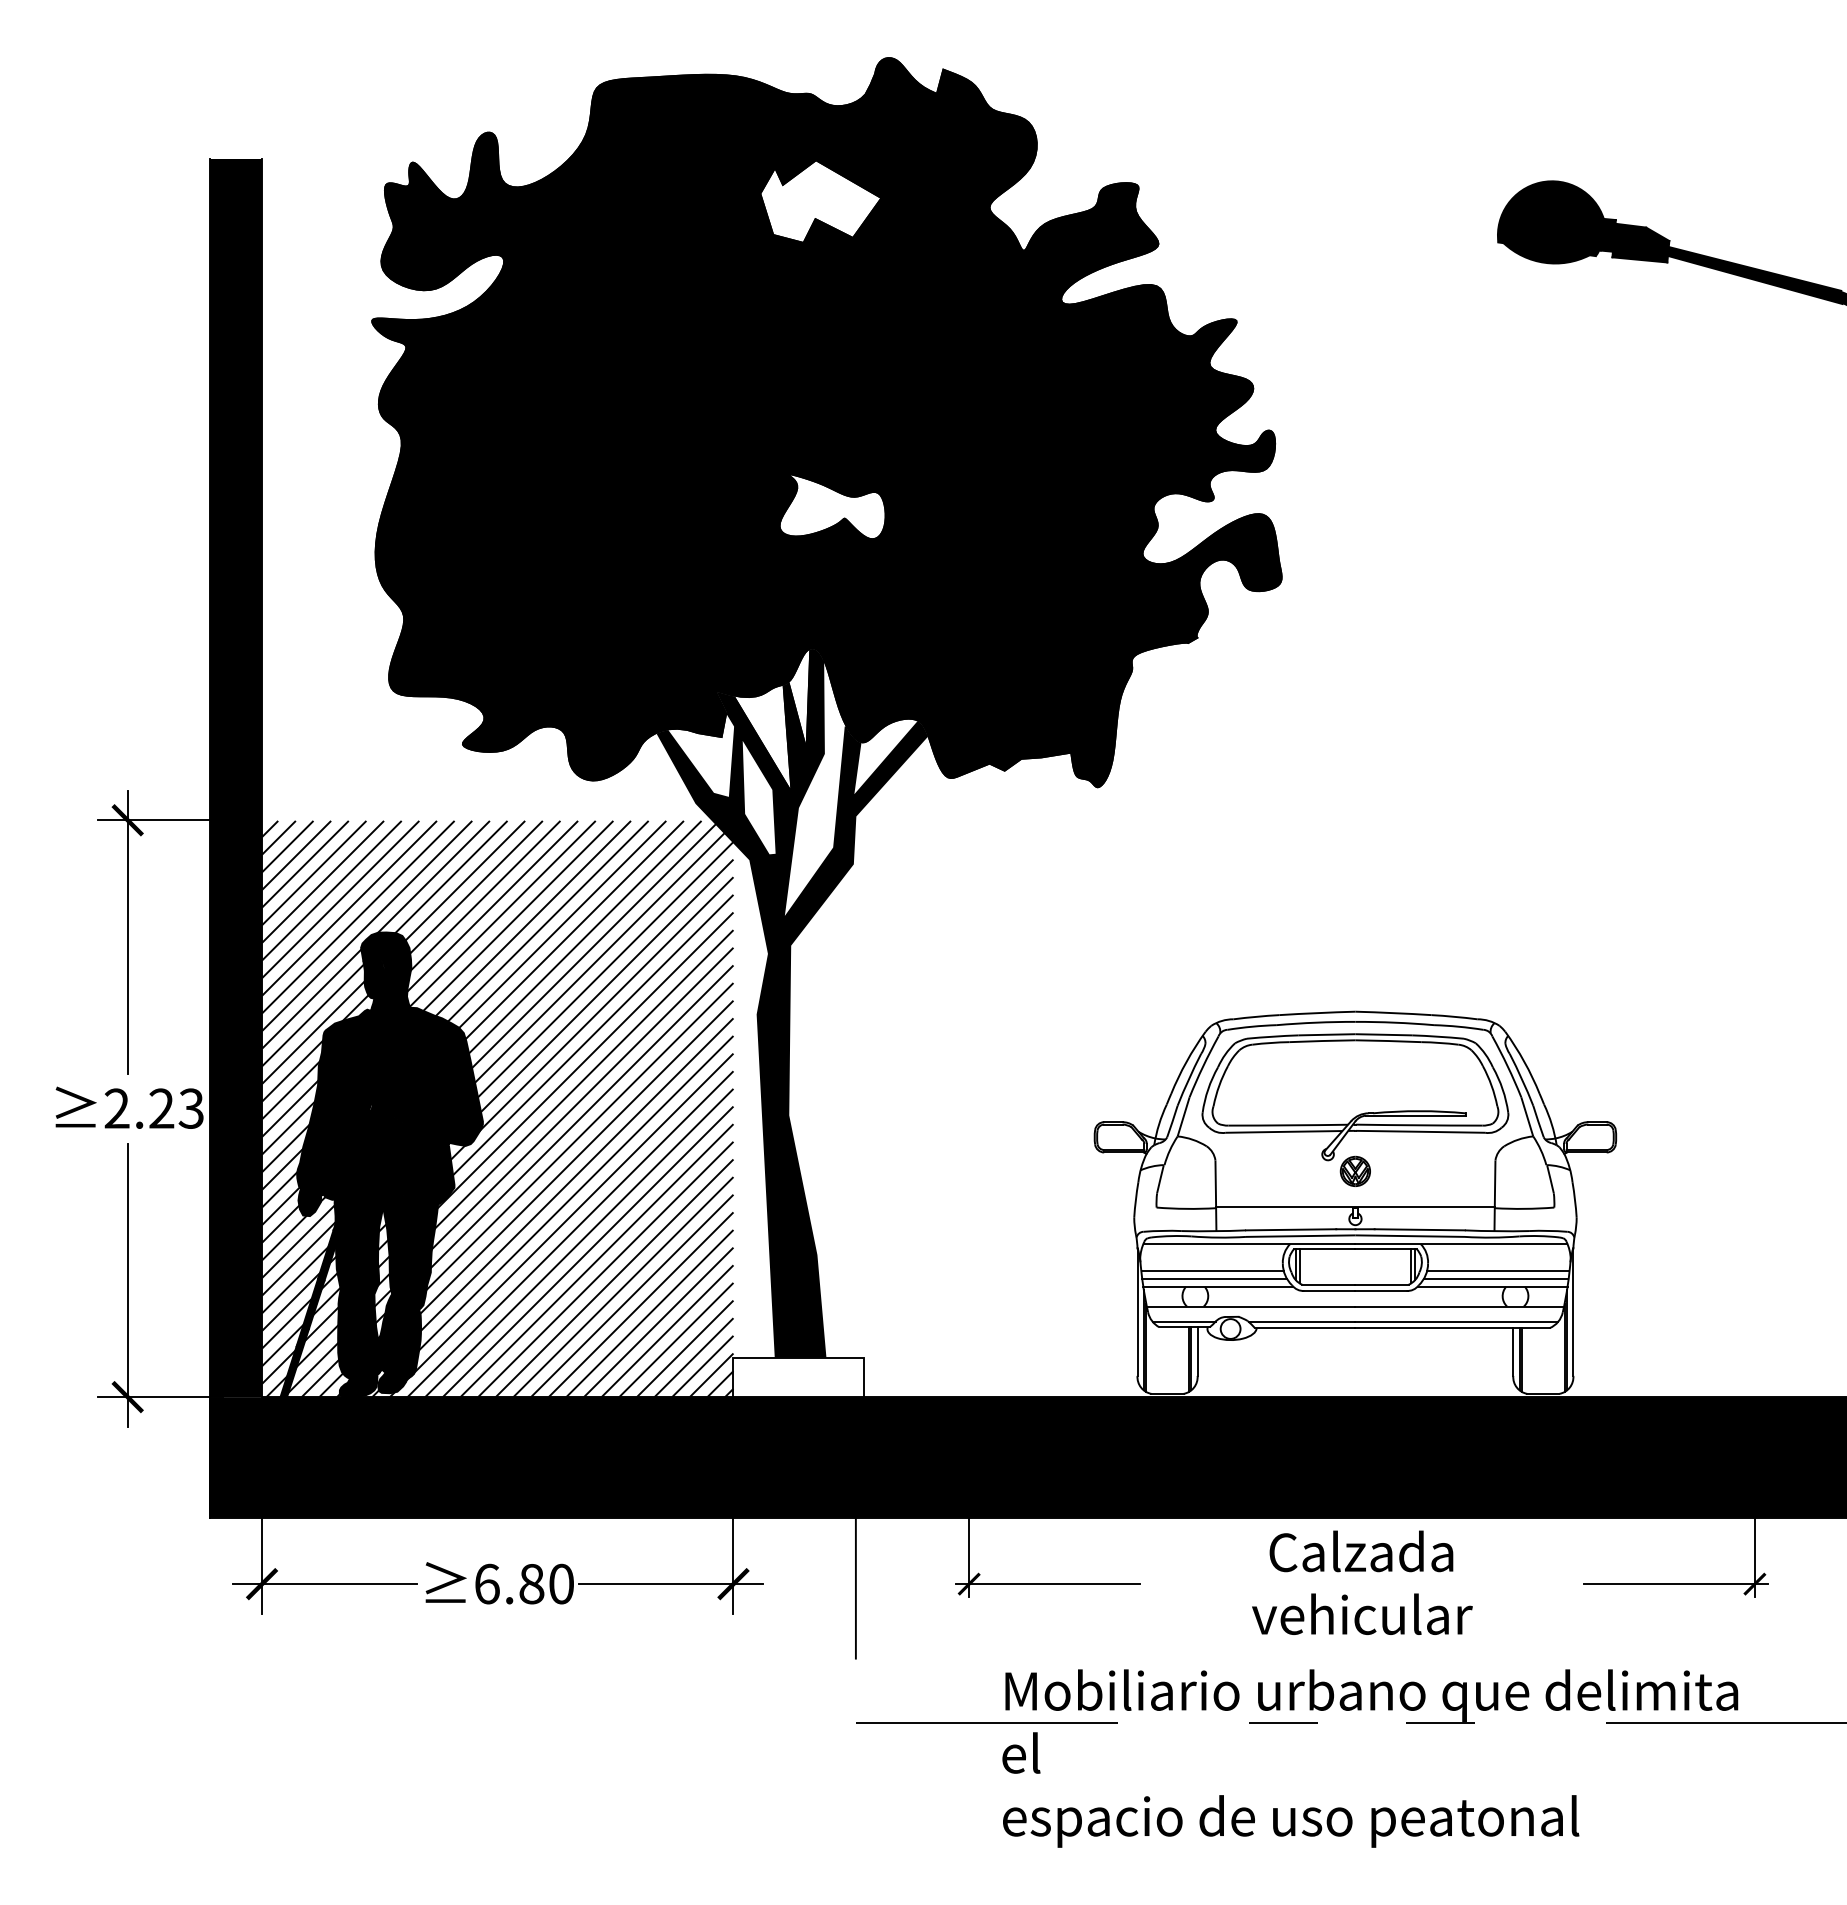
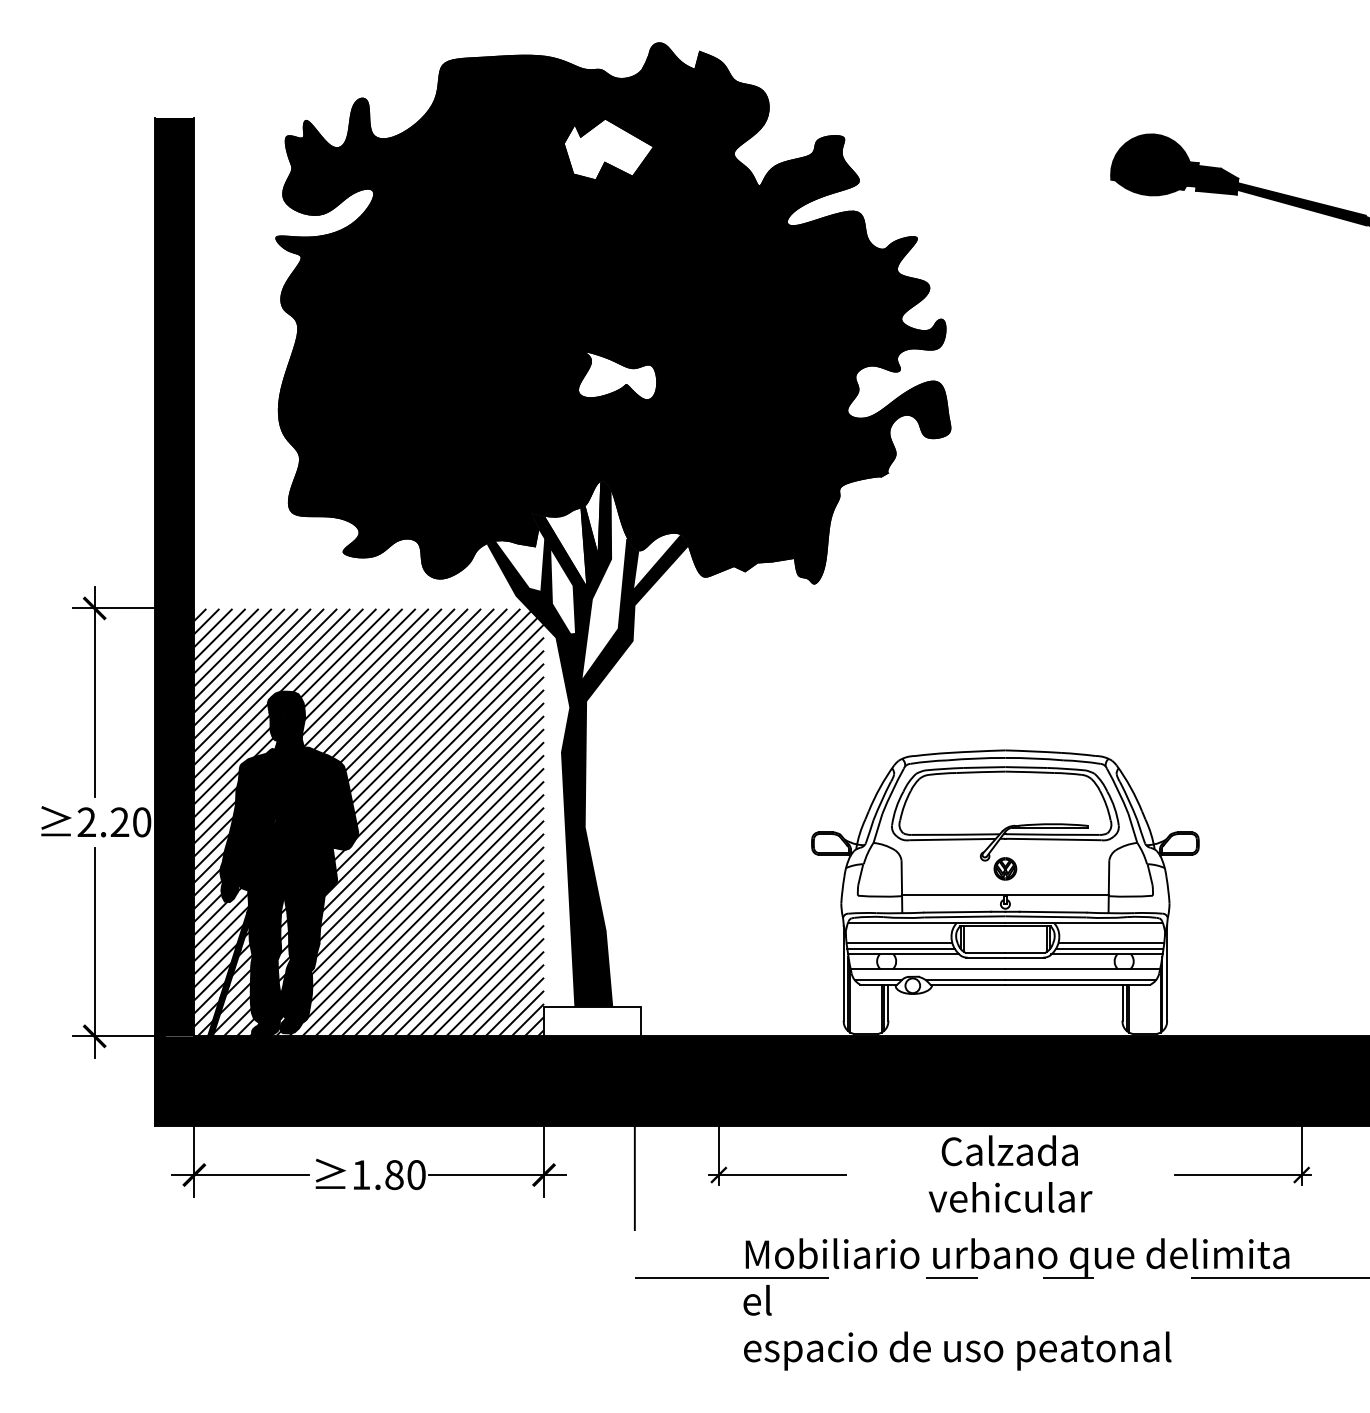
text: (190, 1108) -> (141, 822), 2.23 -> 2.20
text: (487, 1583) -> (361, 1174), 6.80 -> 1.80

